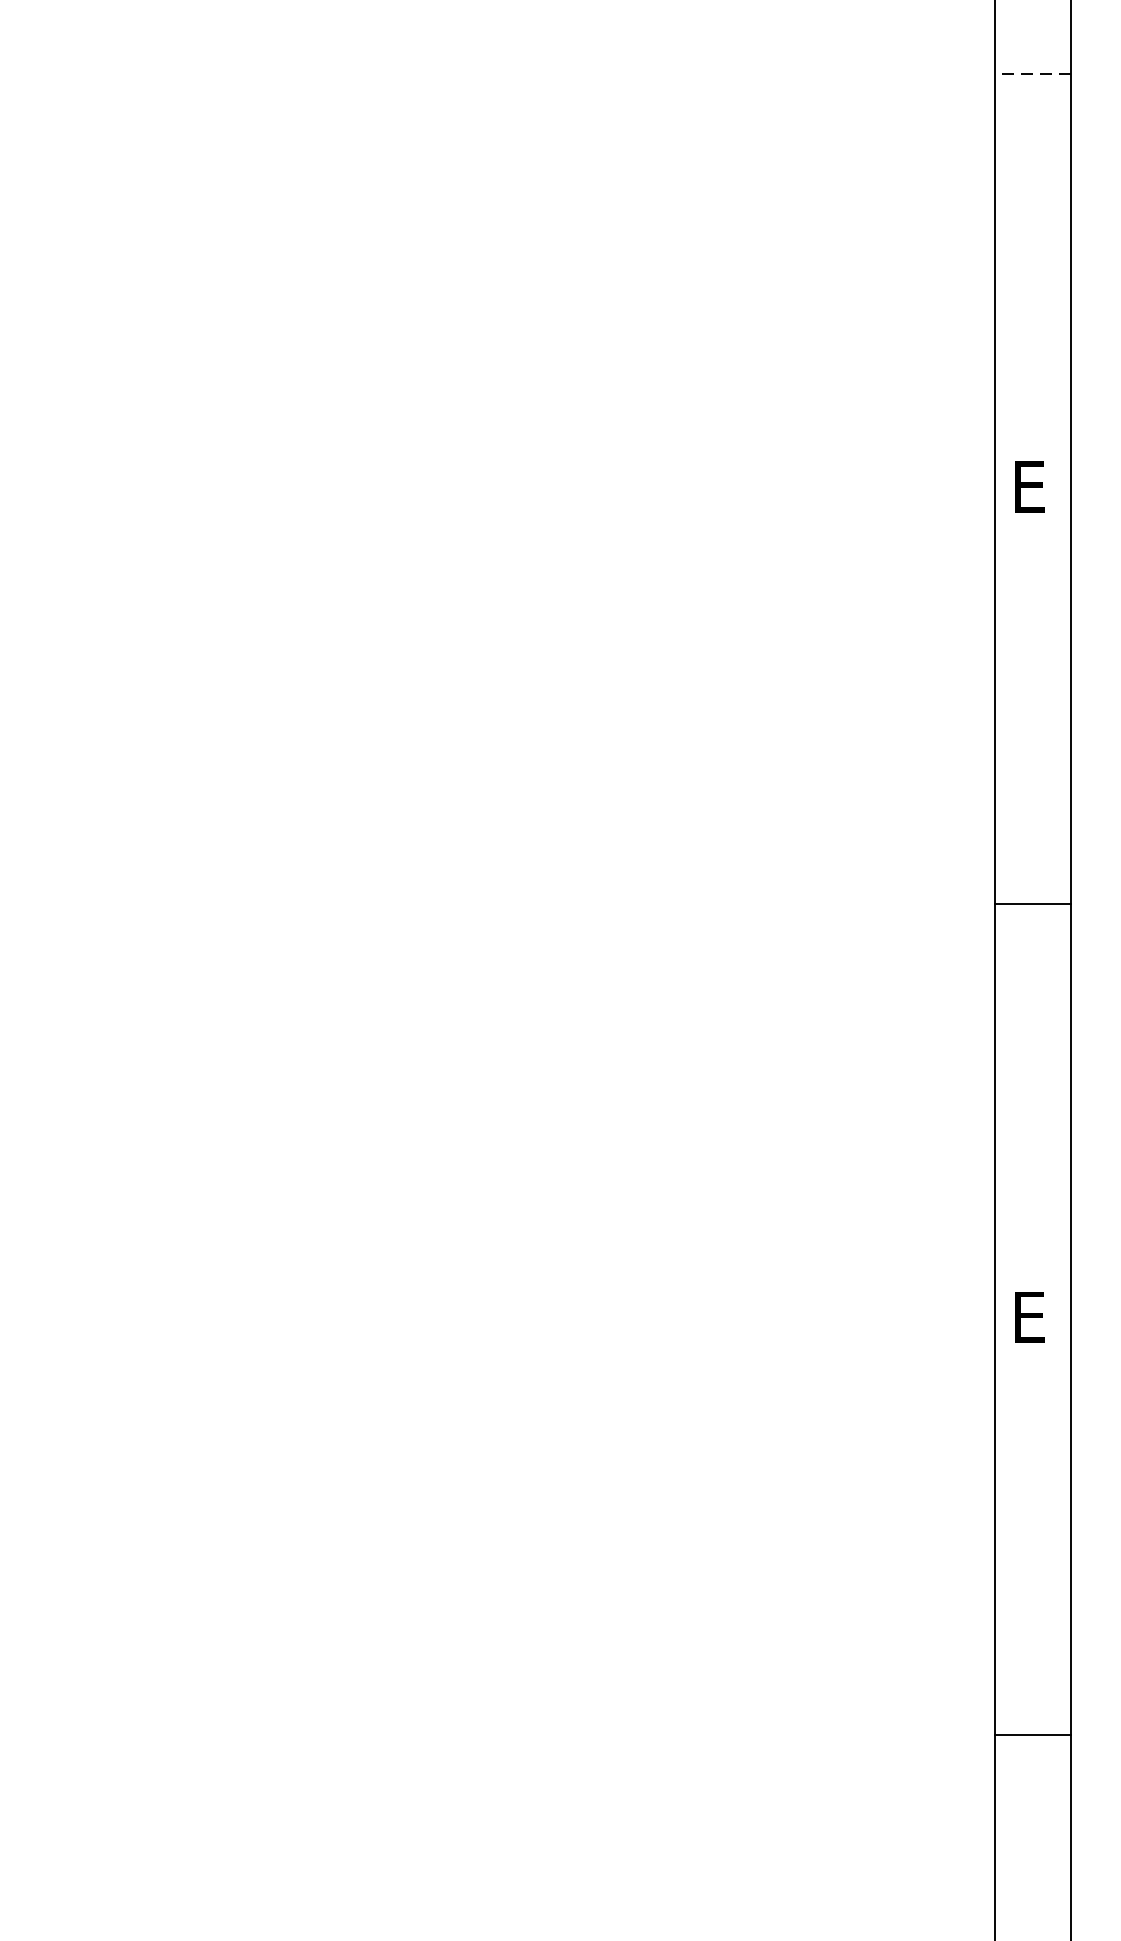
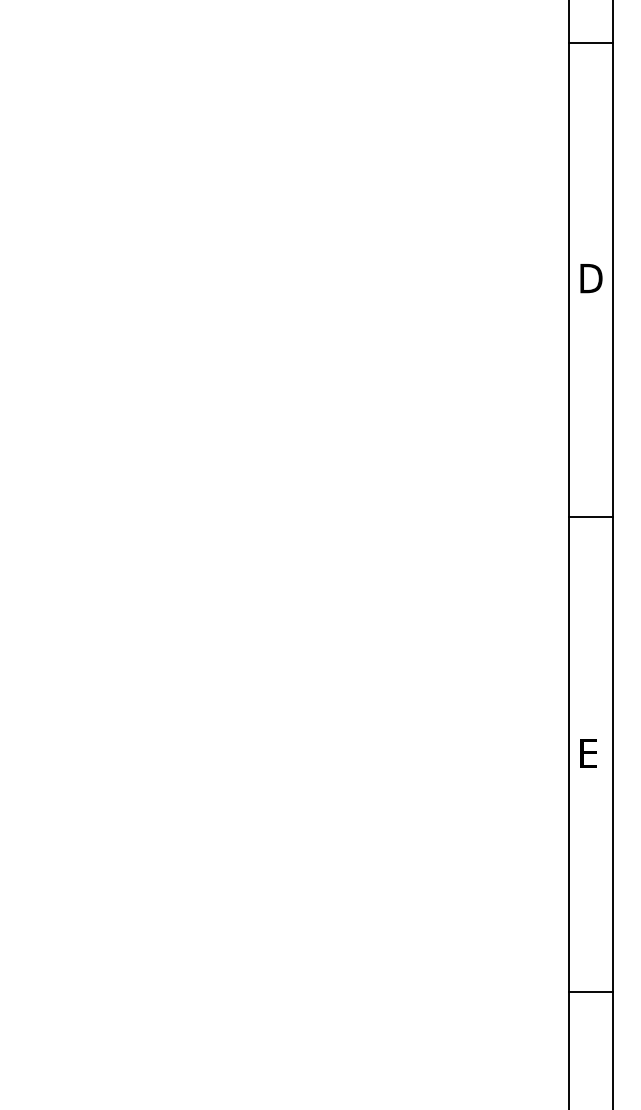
line: (1032, 74) -> (590, 42), dashed -> solid
text: (1034, 486) -> (591, 278), E -> D

